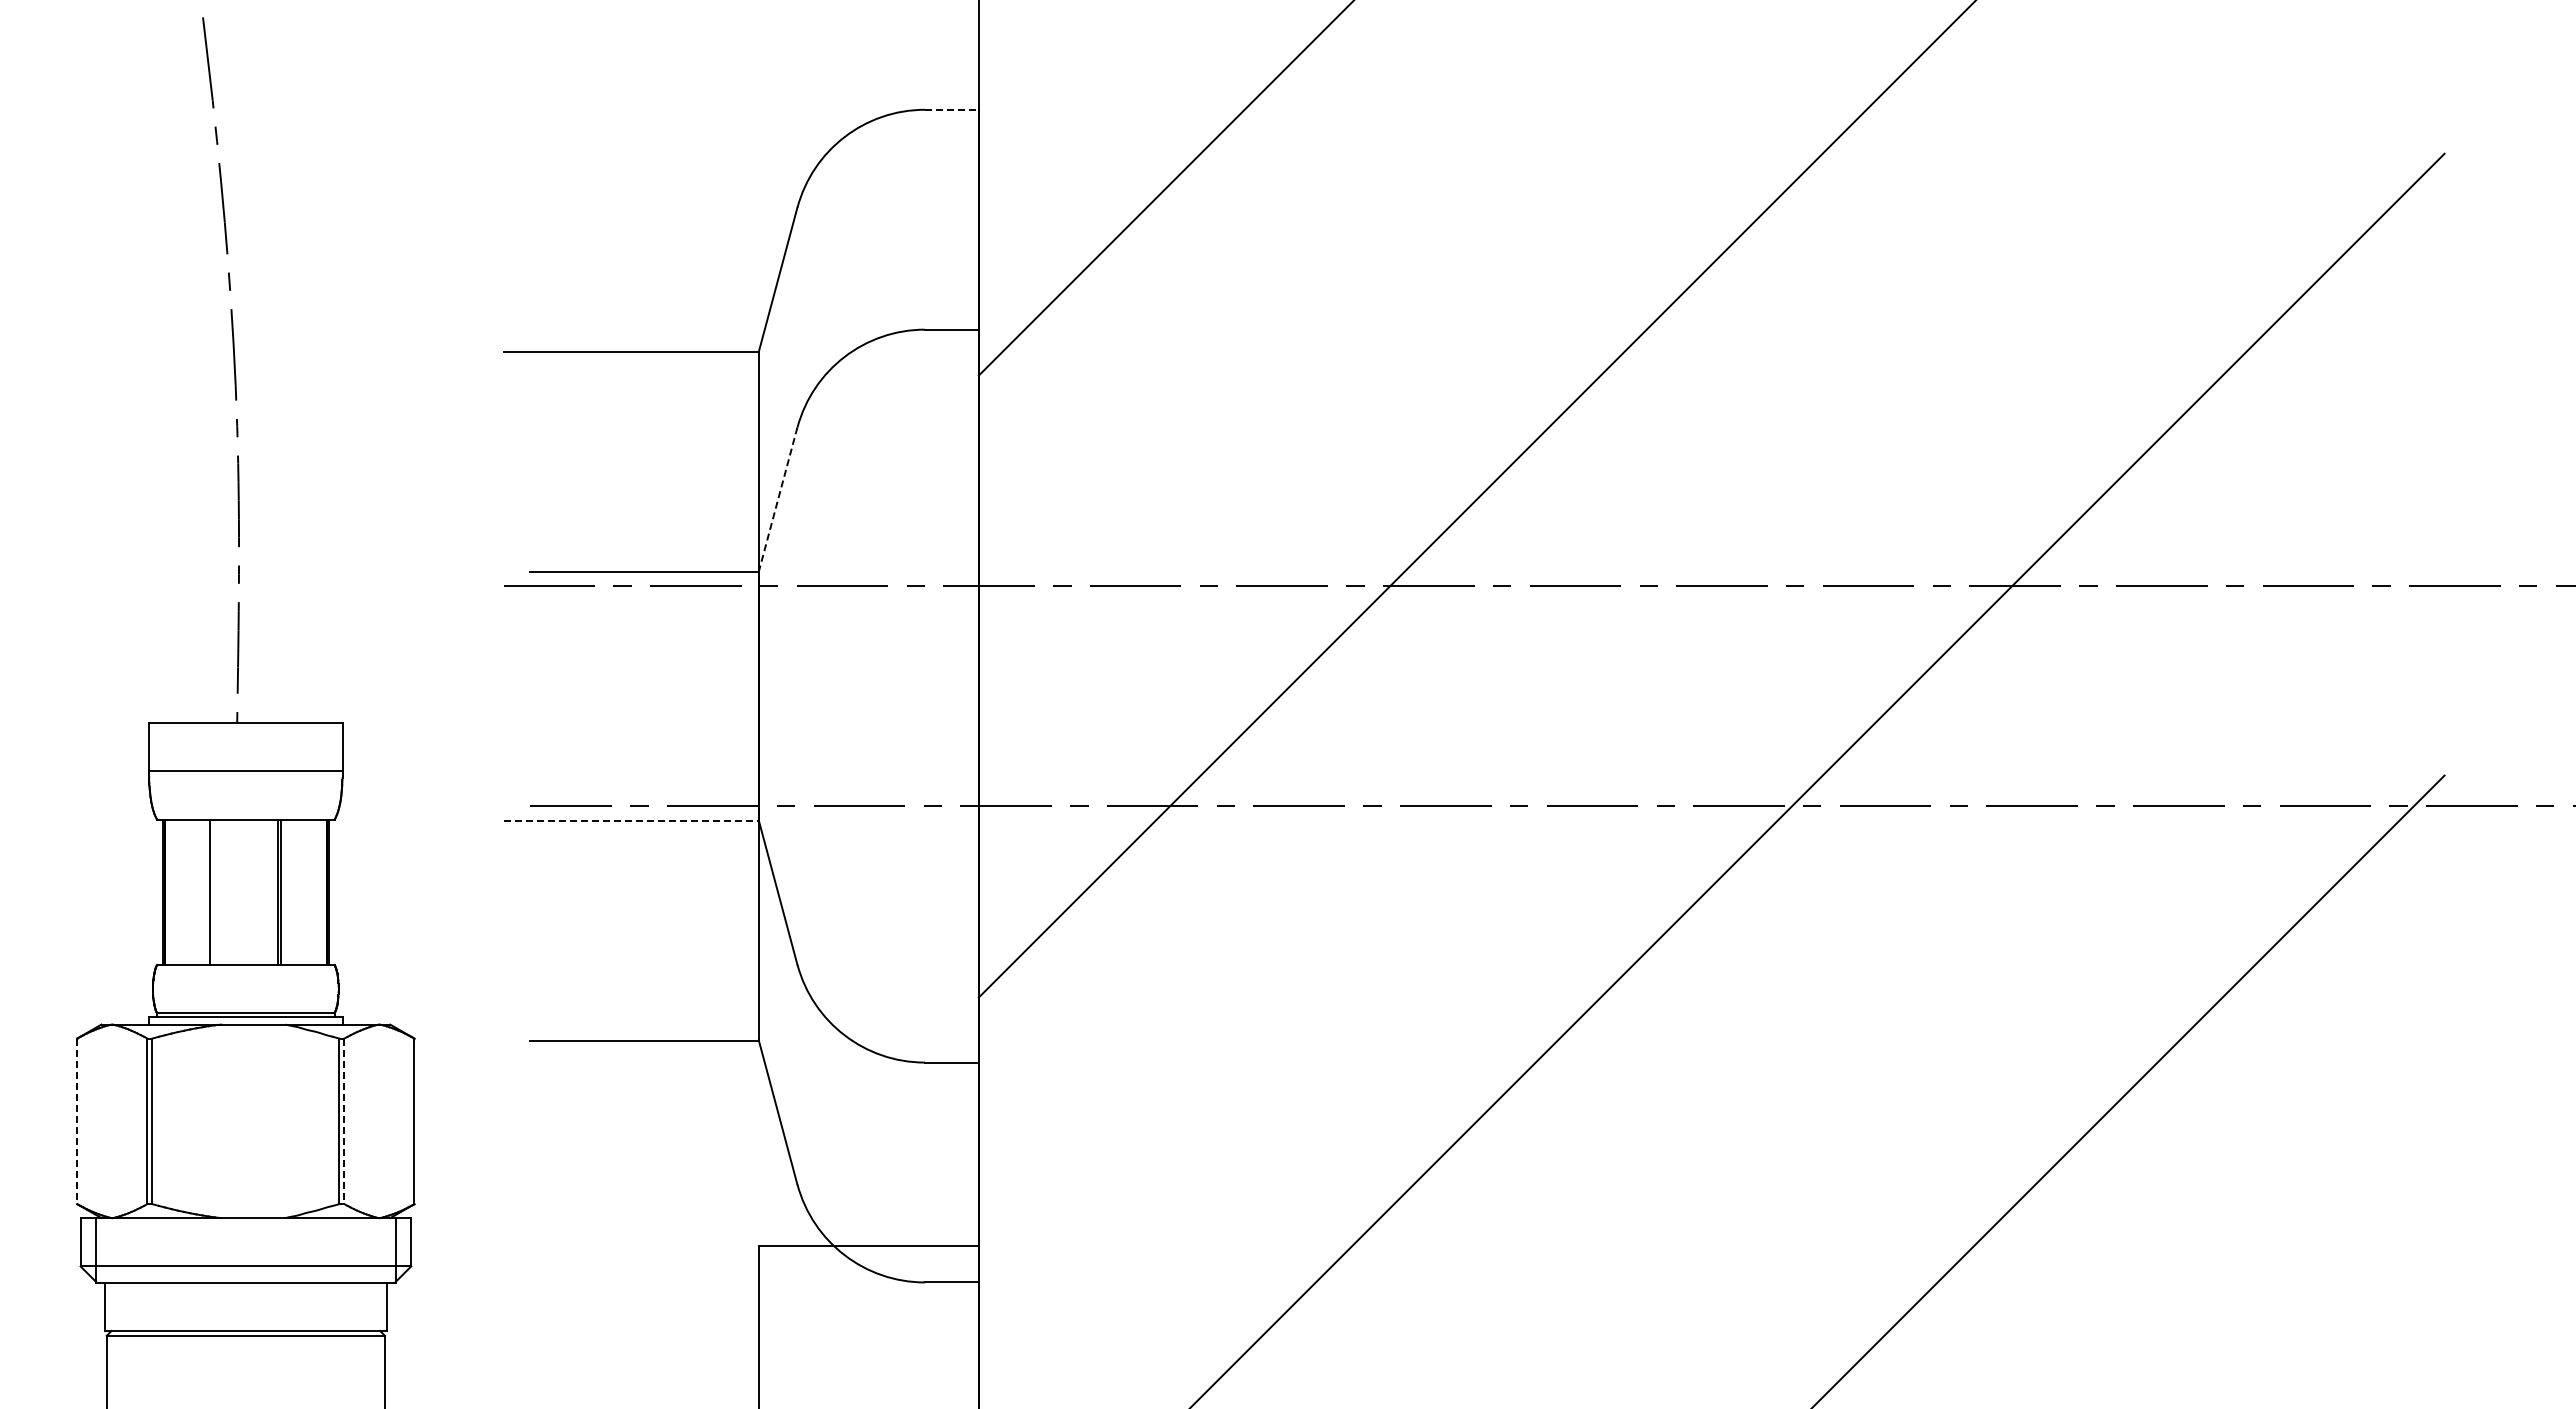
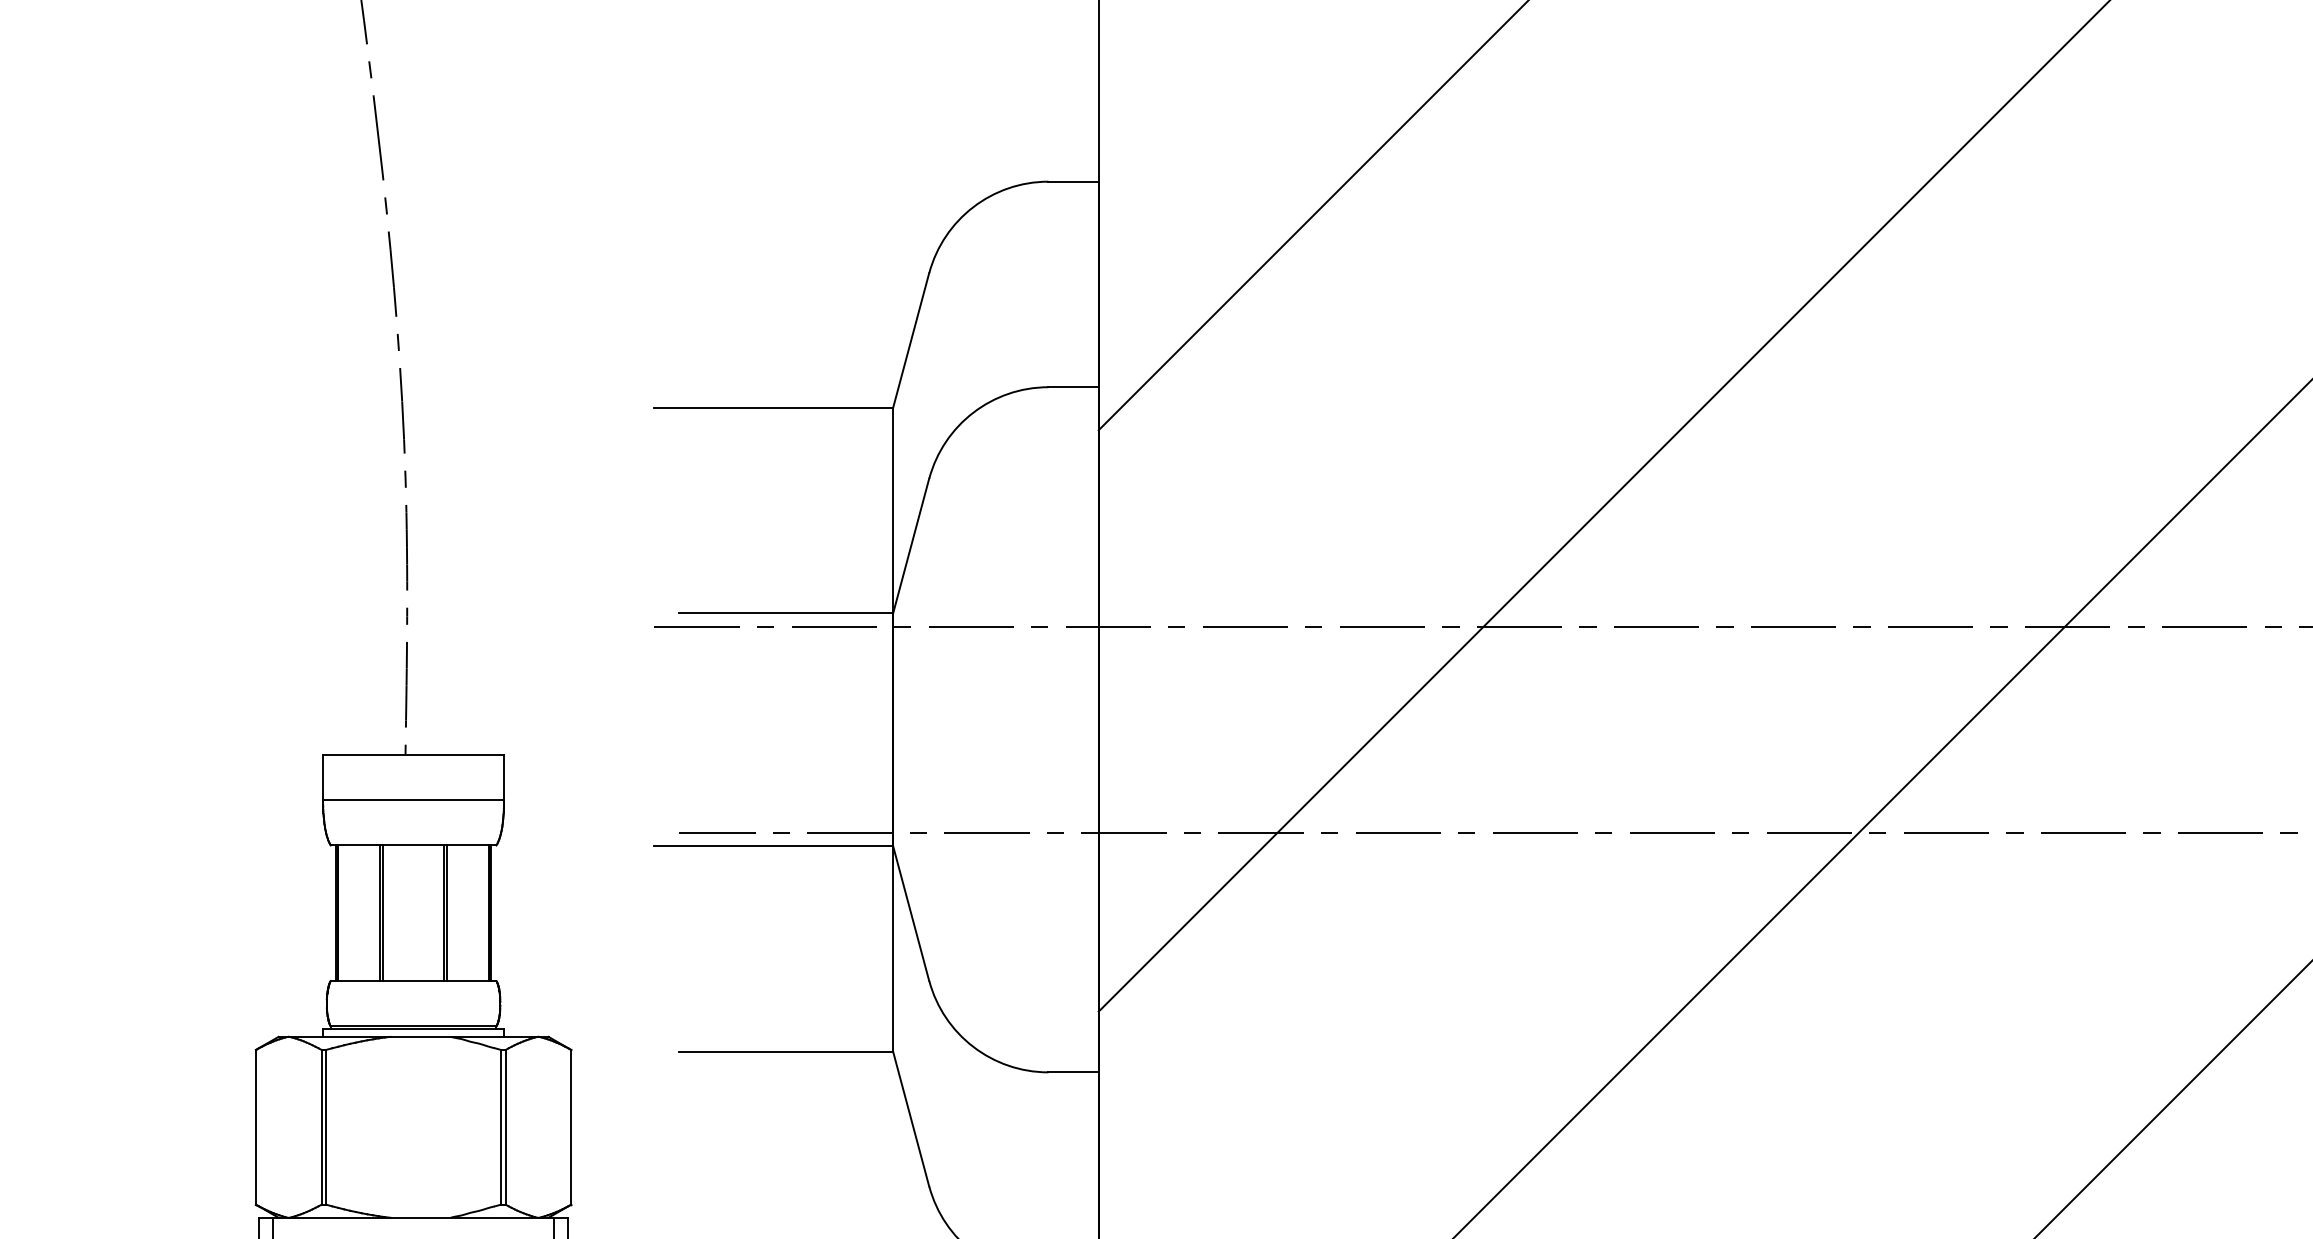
line: (951, 109) -> (1073, 181), dashed -> solid
line: (778, 499) -> (911, 545), dashed -> solid
line: (631, 820) -> (774, 846), dashed -> solid
line: (213, 891) -> (383, 912), added
line: (77, 1121) -> (256, 1127), dashed -> solid
line: (344, 1121) -> (505, 1127), dashed -> solid

